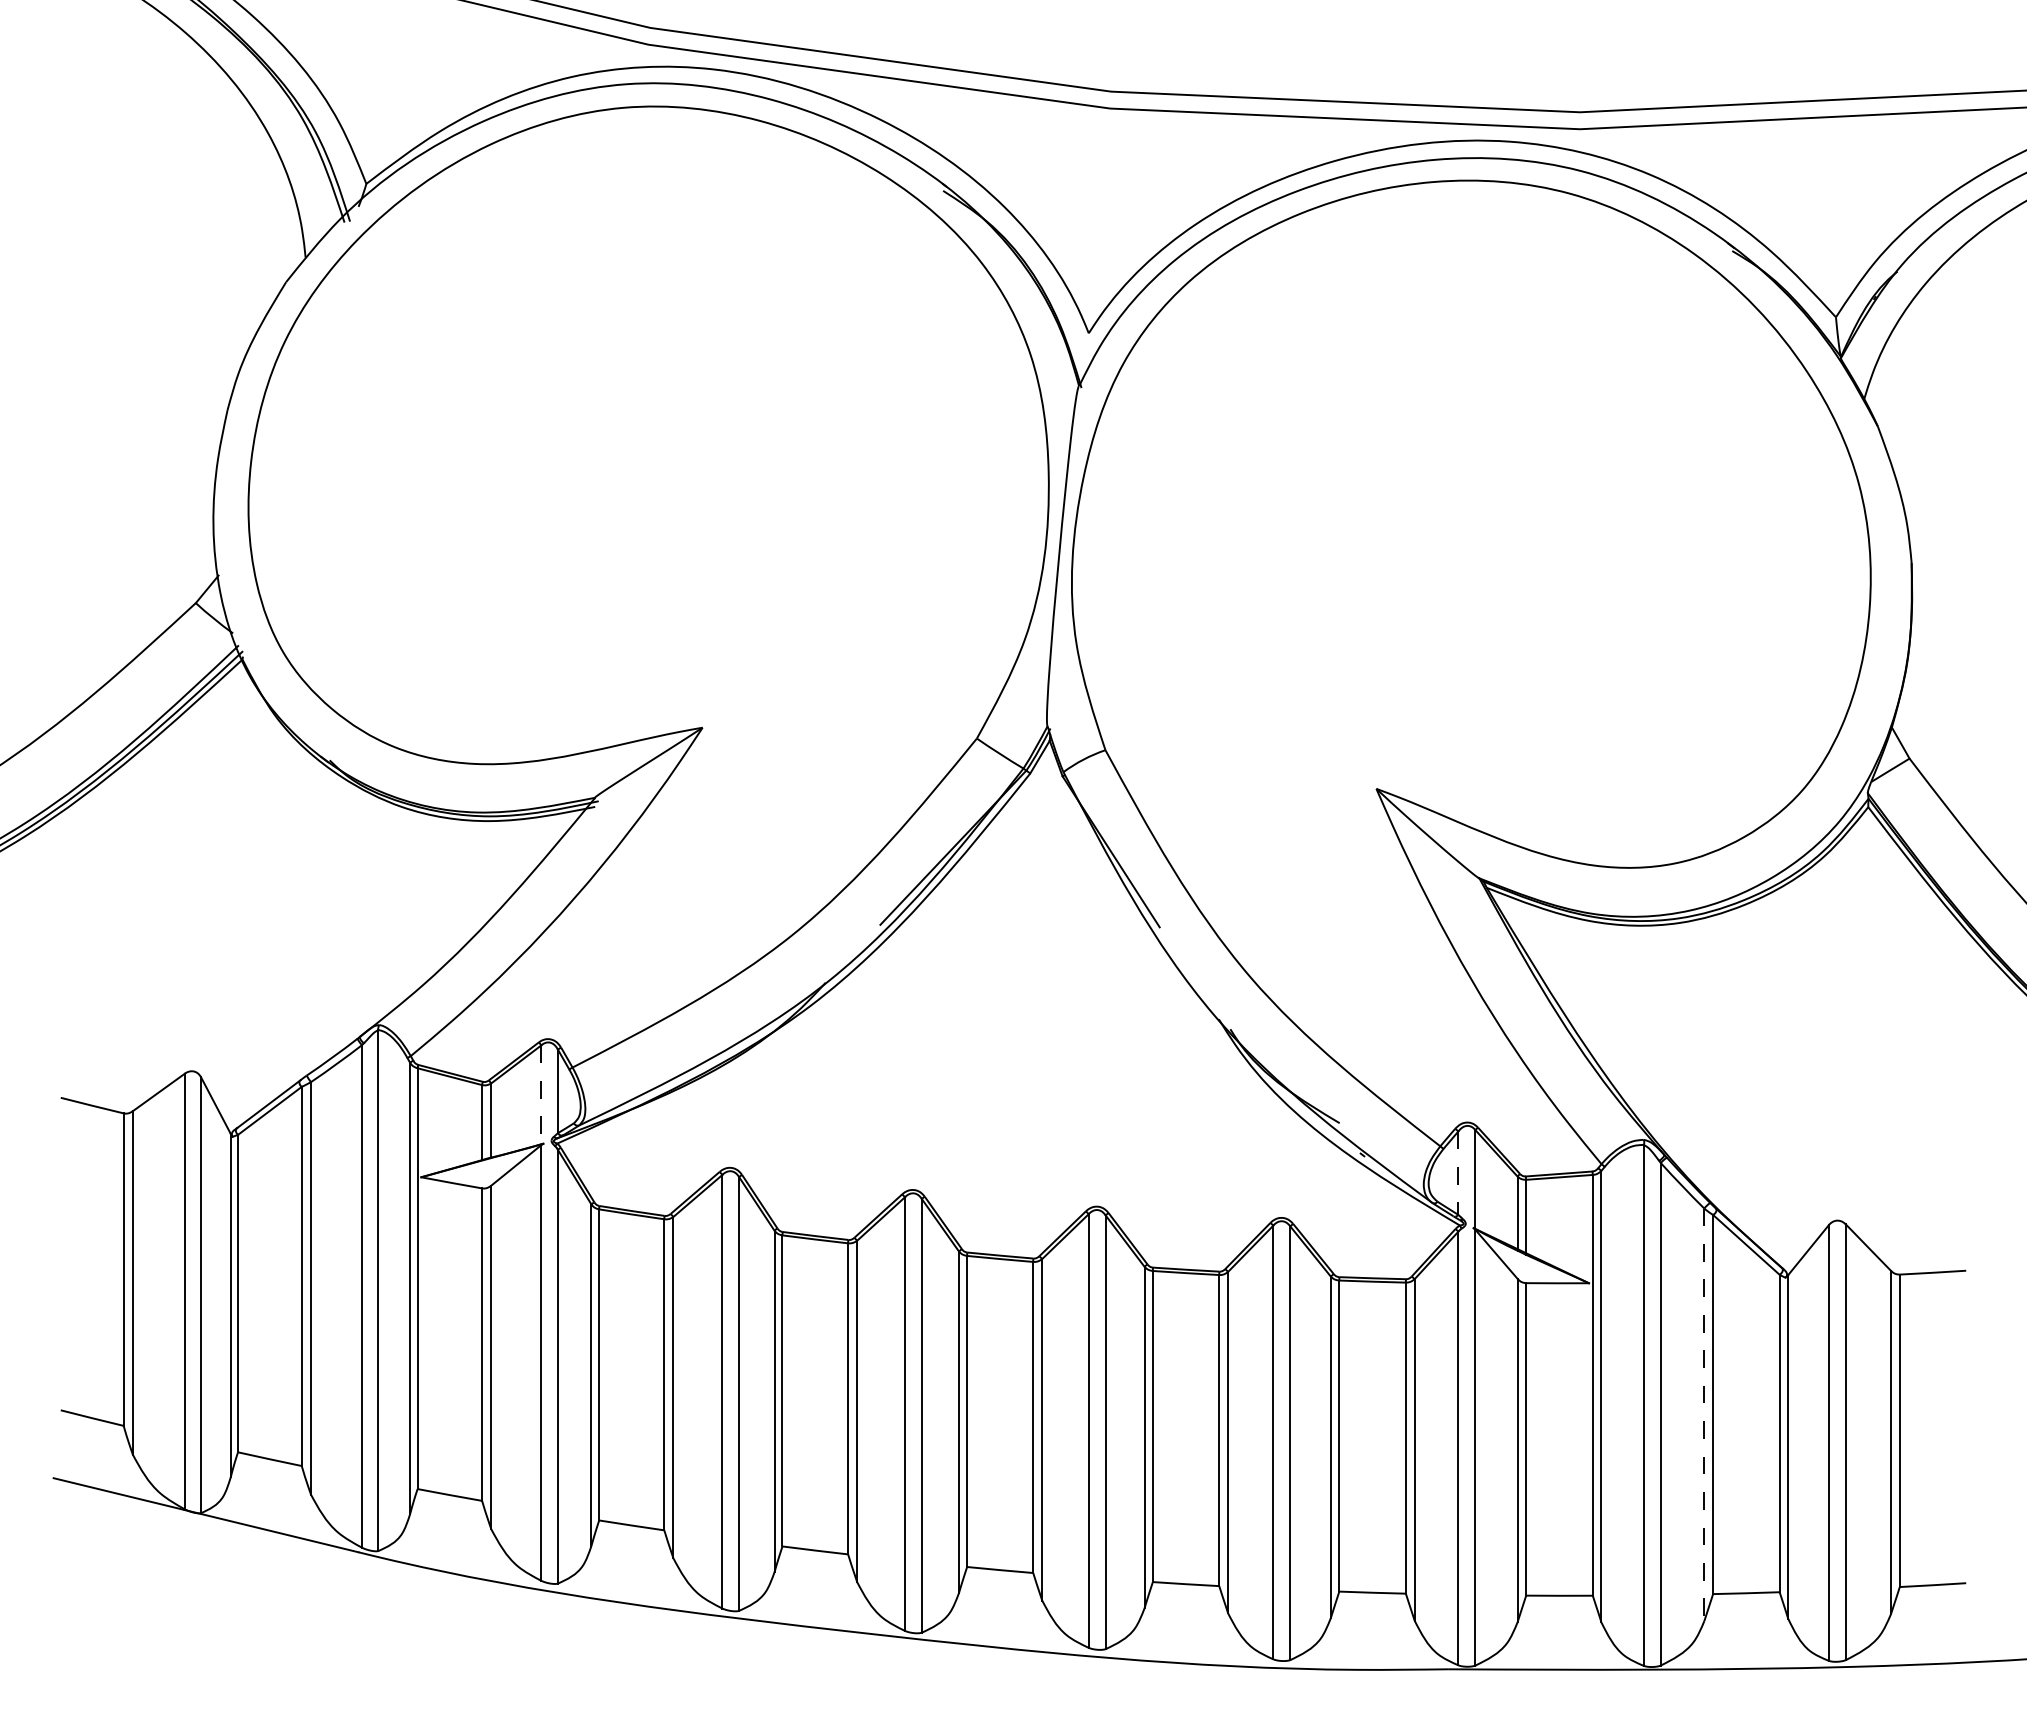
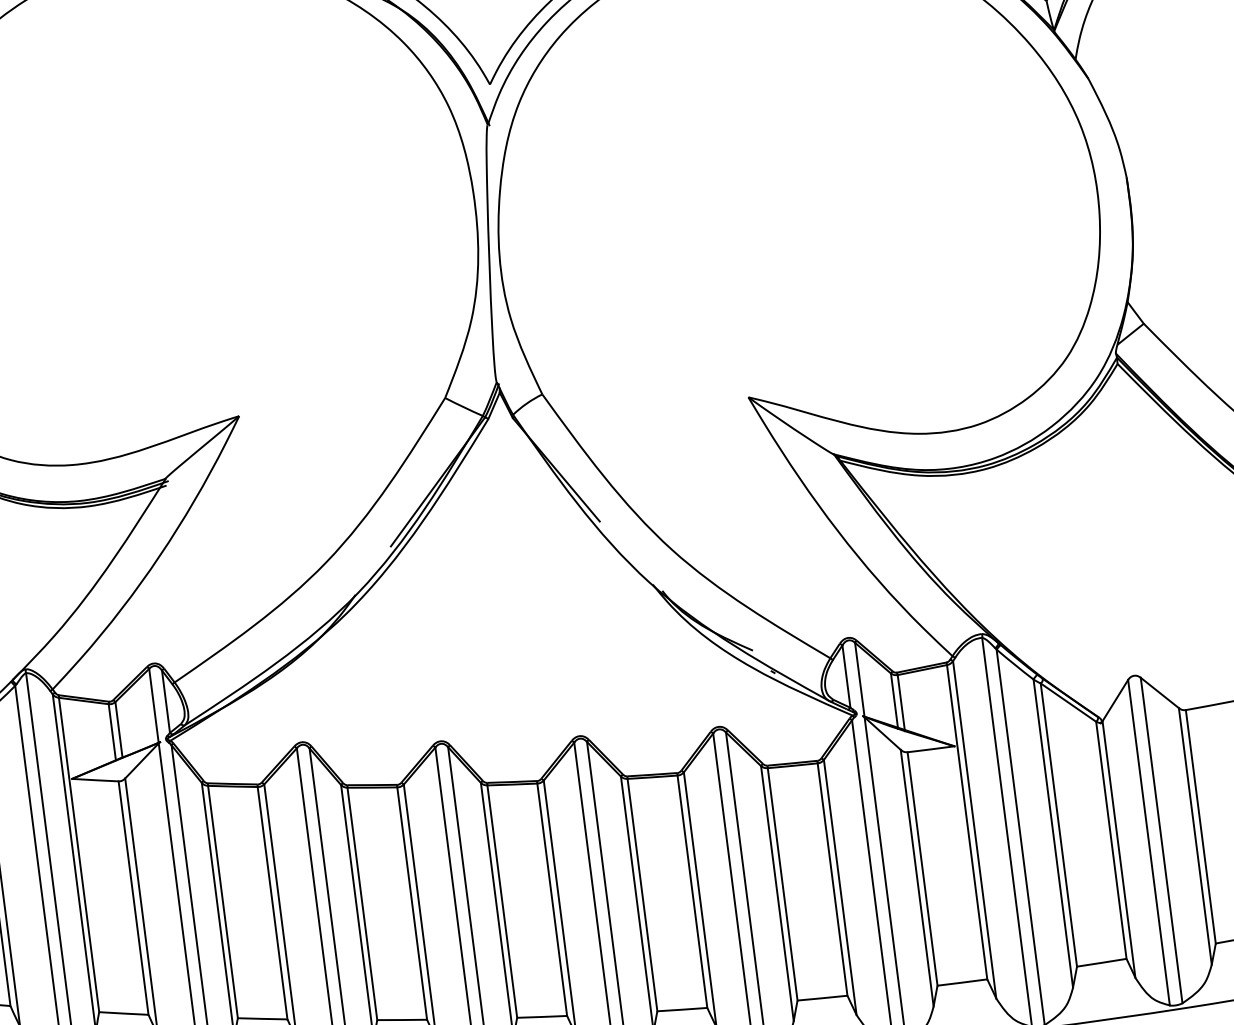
line: (541, 1095) -> (154, 706), dashed -> solid
line: (1458, 1173) -> (846, 676), dashed -> solid
line: (1704, 1415) -> (1053, 834), dashed -> solid

